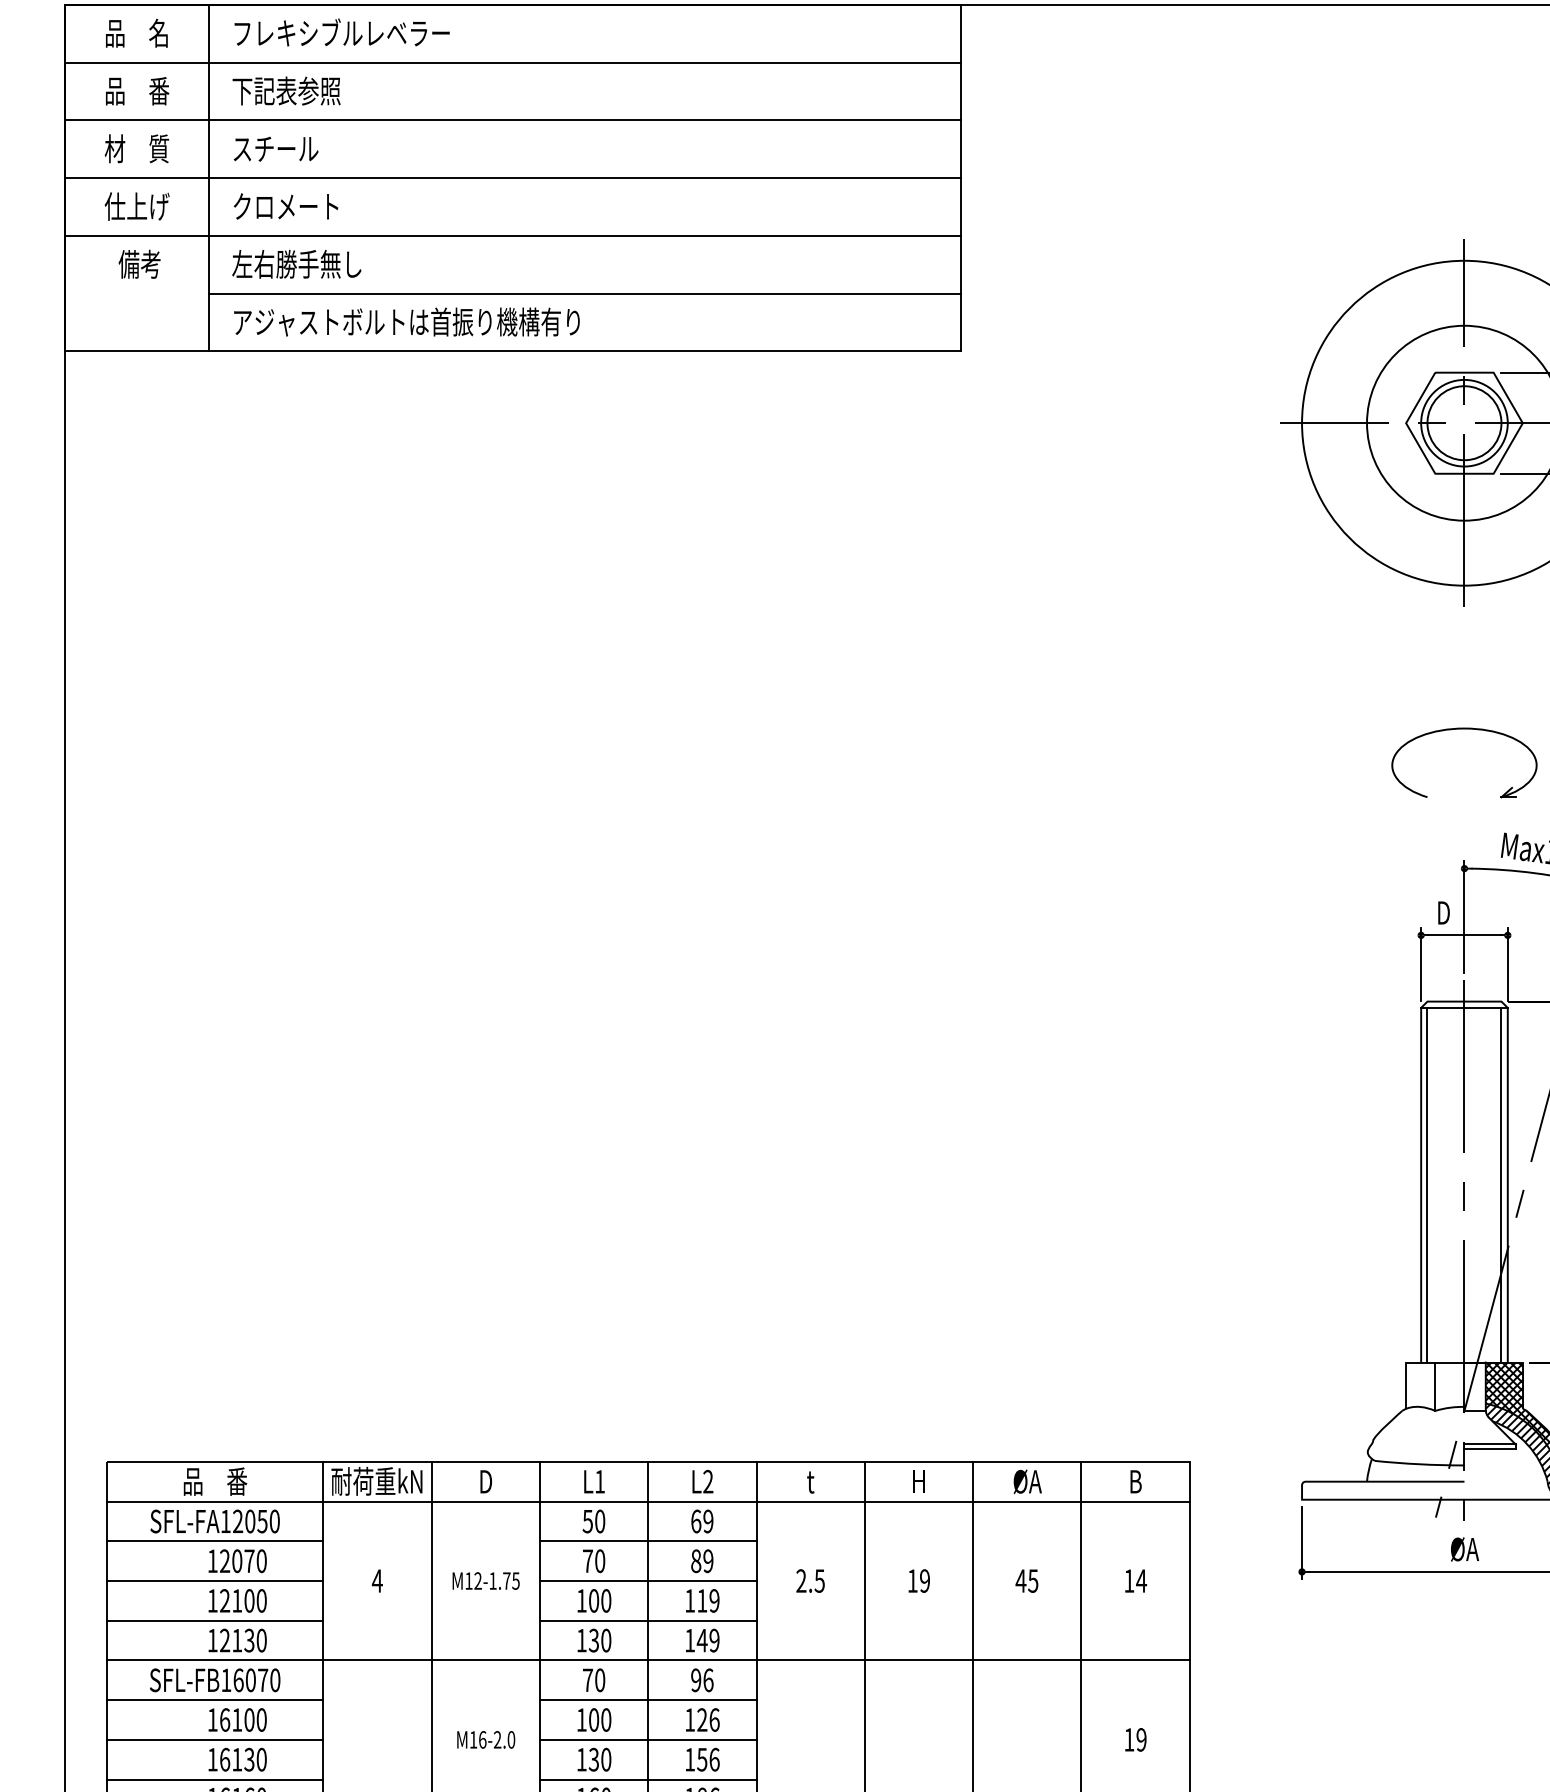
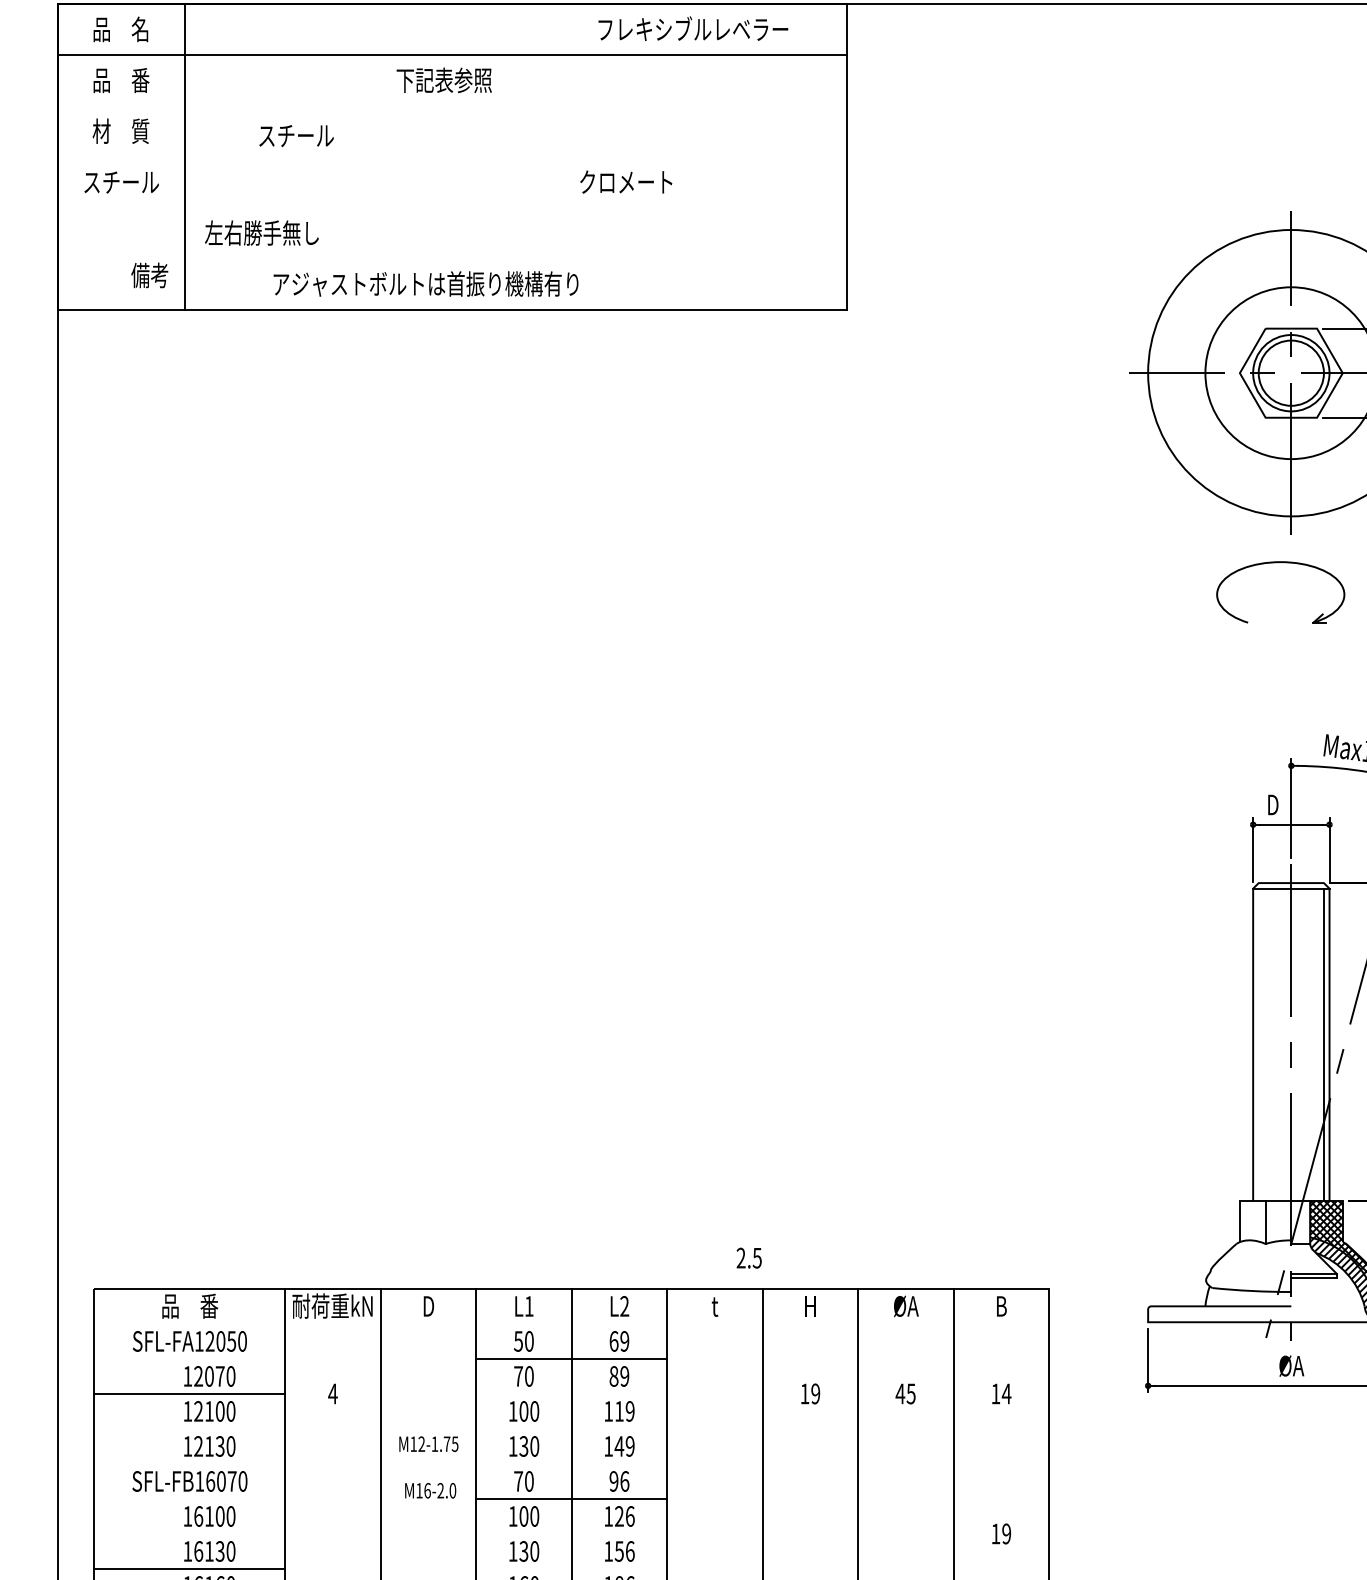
text: (341, 32) -> (692, 28), moved
text: (286, 90) -> (444, 79), moved
line: (512, 120) -> (452, 106), removed
text: (275, 148) -> (296, 135), moved
line: (512, 178) -> (452, 157), removed
text: (137, 206) -> (121, 182), 仕上げ -> スチール
text: (285, 206) -> (625, 182), moved
line: (512, 235) -> (452, 207), removed
text: (139, 263) -> (149, 274), moved
line: (585, 293) -> (516, 258), removed
text: (406, 321) -> (425, 283), moved
part: (1464, 729) -> (1280, 562), moved
line: (1427, 1184) -> (1258, 1044), removed
line: (647, 1501) -> (571, 1323), removed
line: (214, 1541) -> (189, 1359), removed
text: (485, 1580) -> (428, 1443), moved
text: (810, 1580) -> (749, 1257), moved
line: (647, 1581) -> (571, 1394), removed
line: (214, 1620) -> (189, 1428), removed
line: (647, 1620) -> (571, 1428), removed
line: (647, 1660) -> (571, 1463), removed
line: (214, 1700) -> (189, 1499), removed
line: (214, 1739) -> (189, 1533), removed
text: (486, 1739) -> (430, 1490), moved
line: (647, 1739) -> (571, 1533), removed
line: (647, 1779) -> (571, 1568), removed

